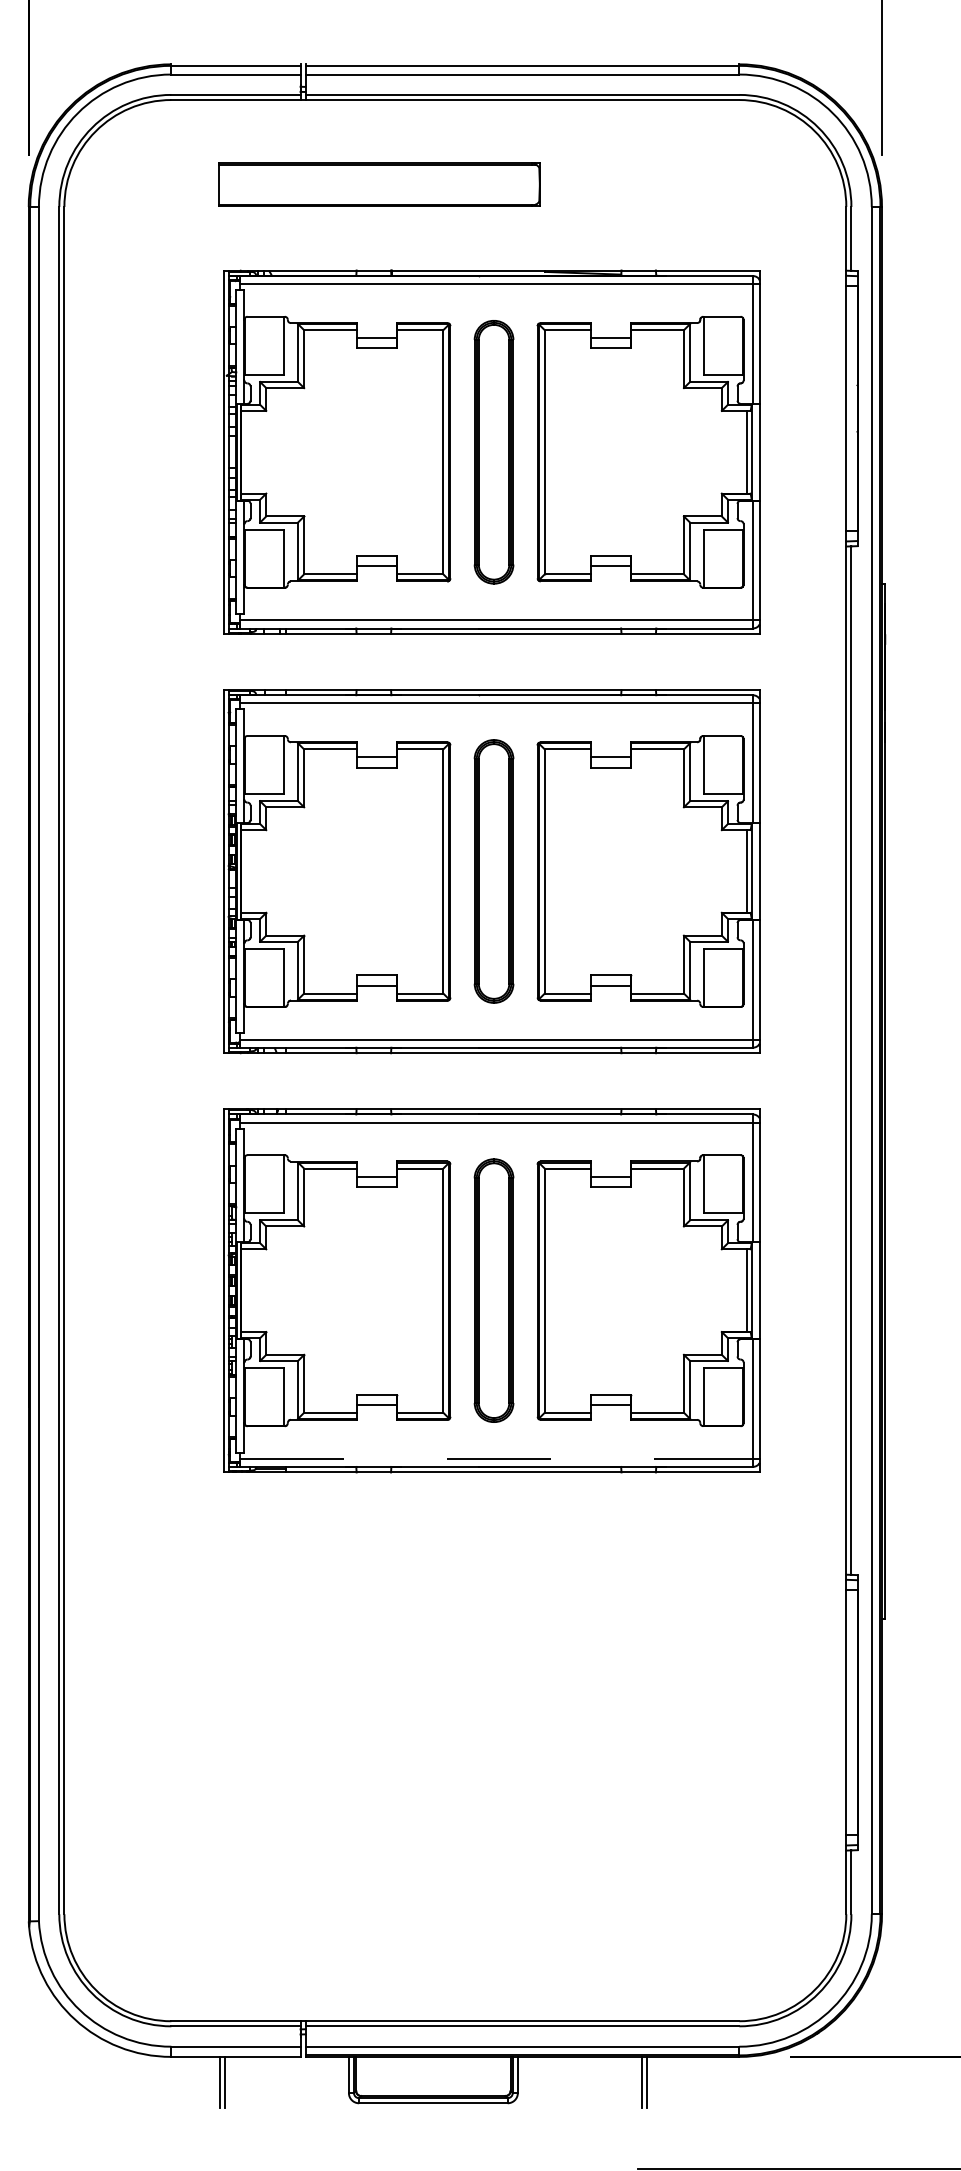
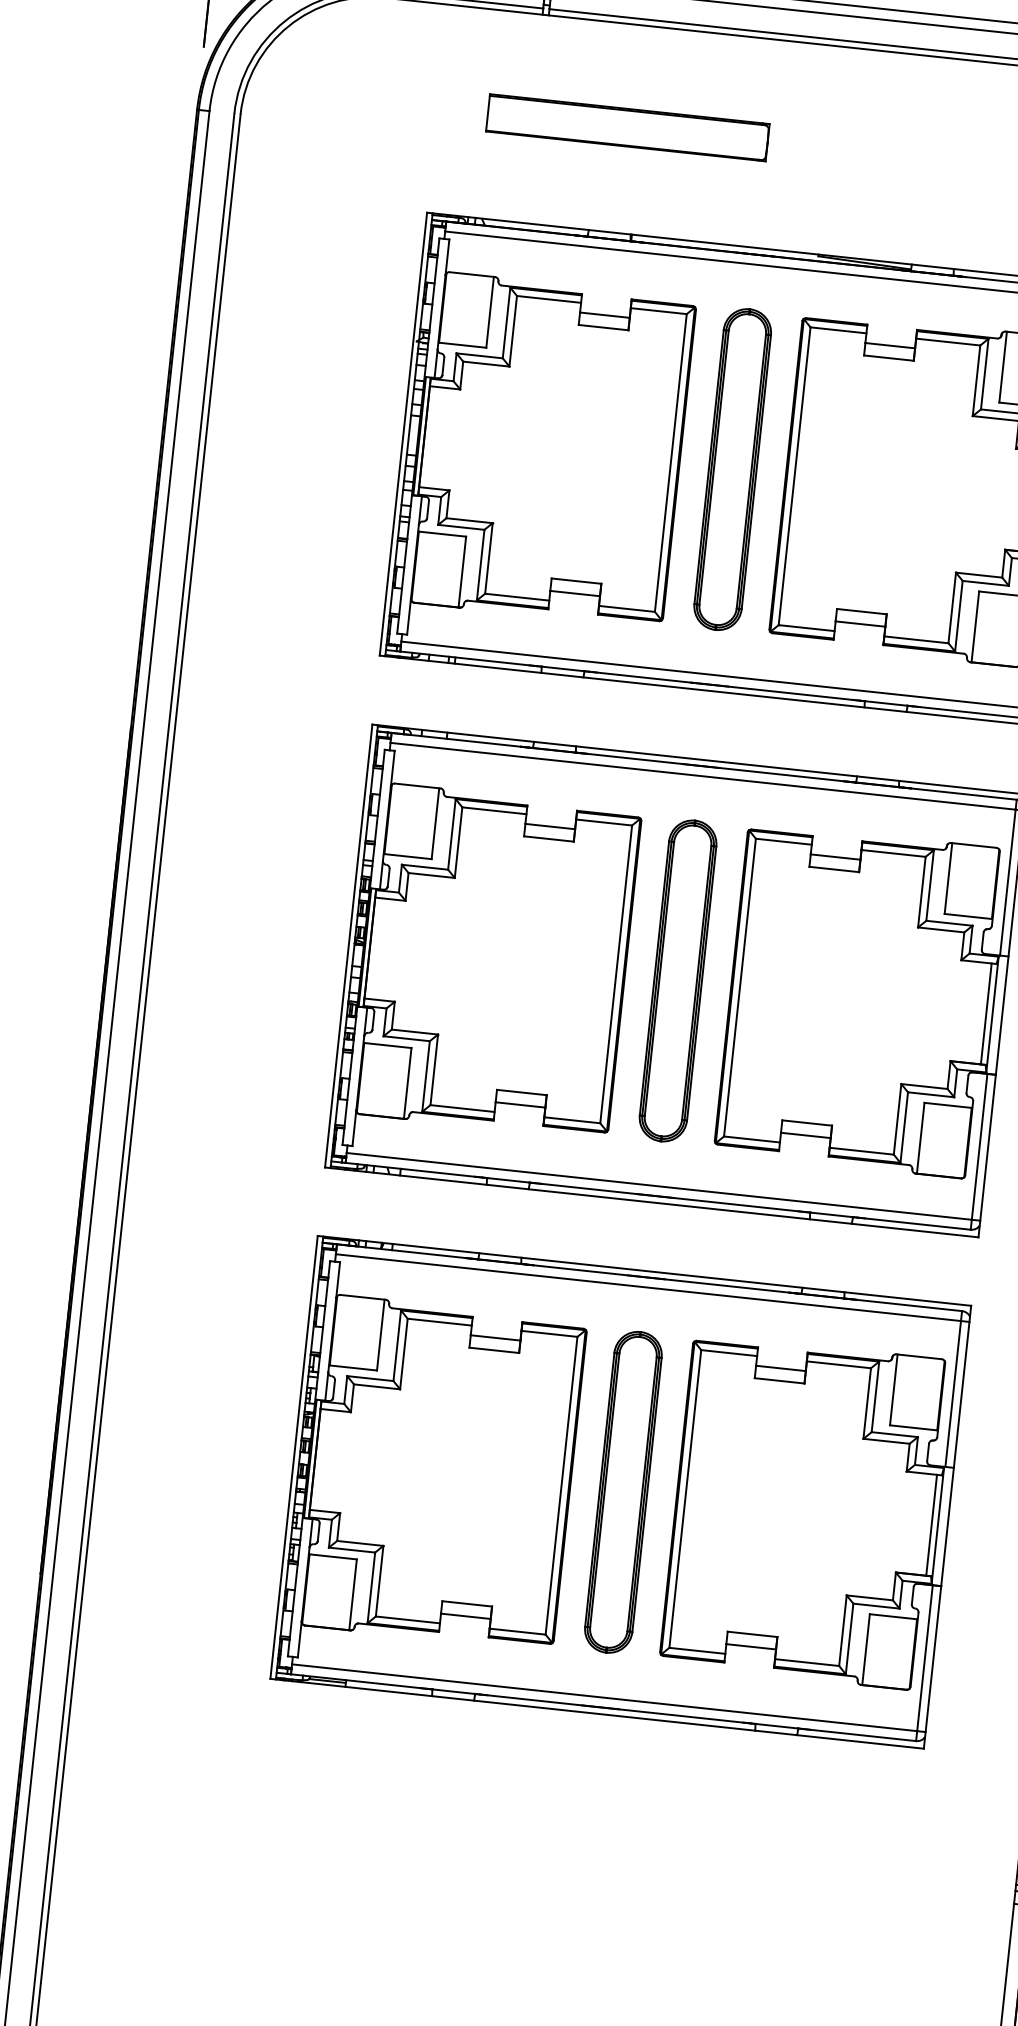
part: (379, 184) -> (627, 128), size x0.71
line: (497, 1458) -> (605, 1697), dashed -> solid

